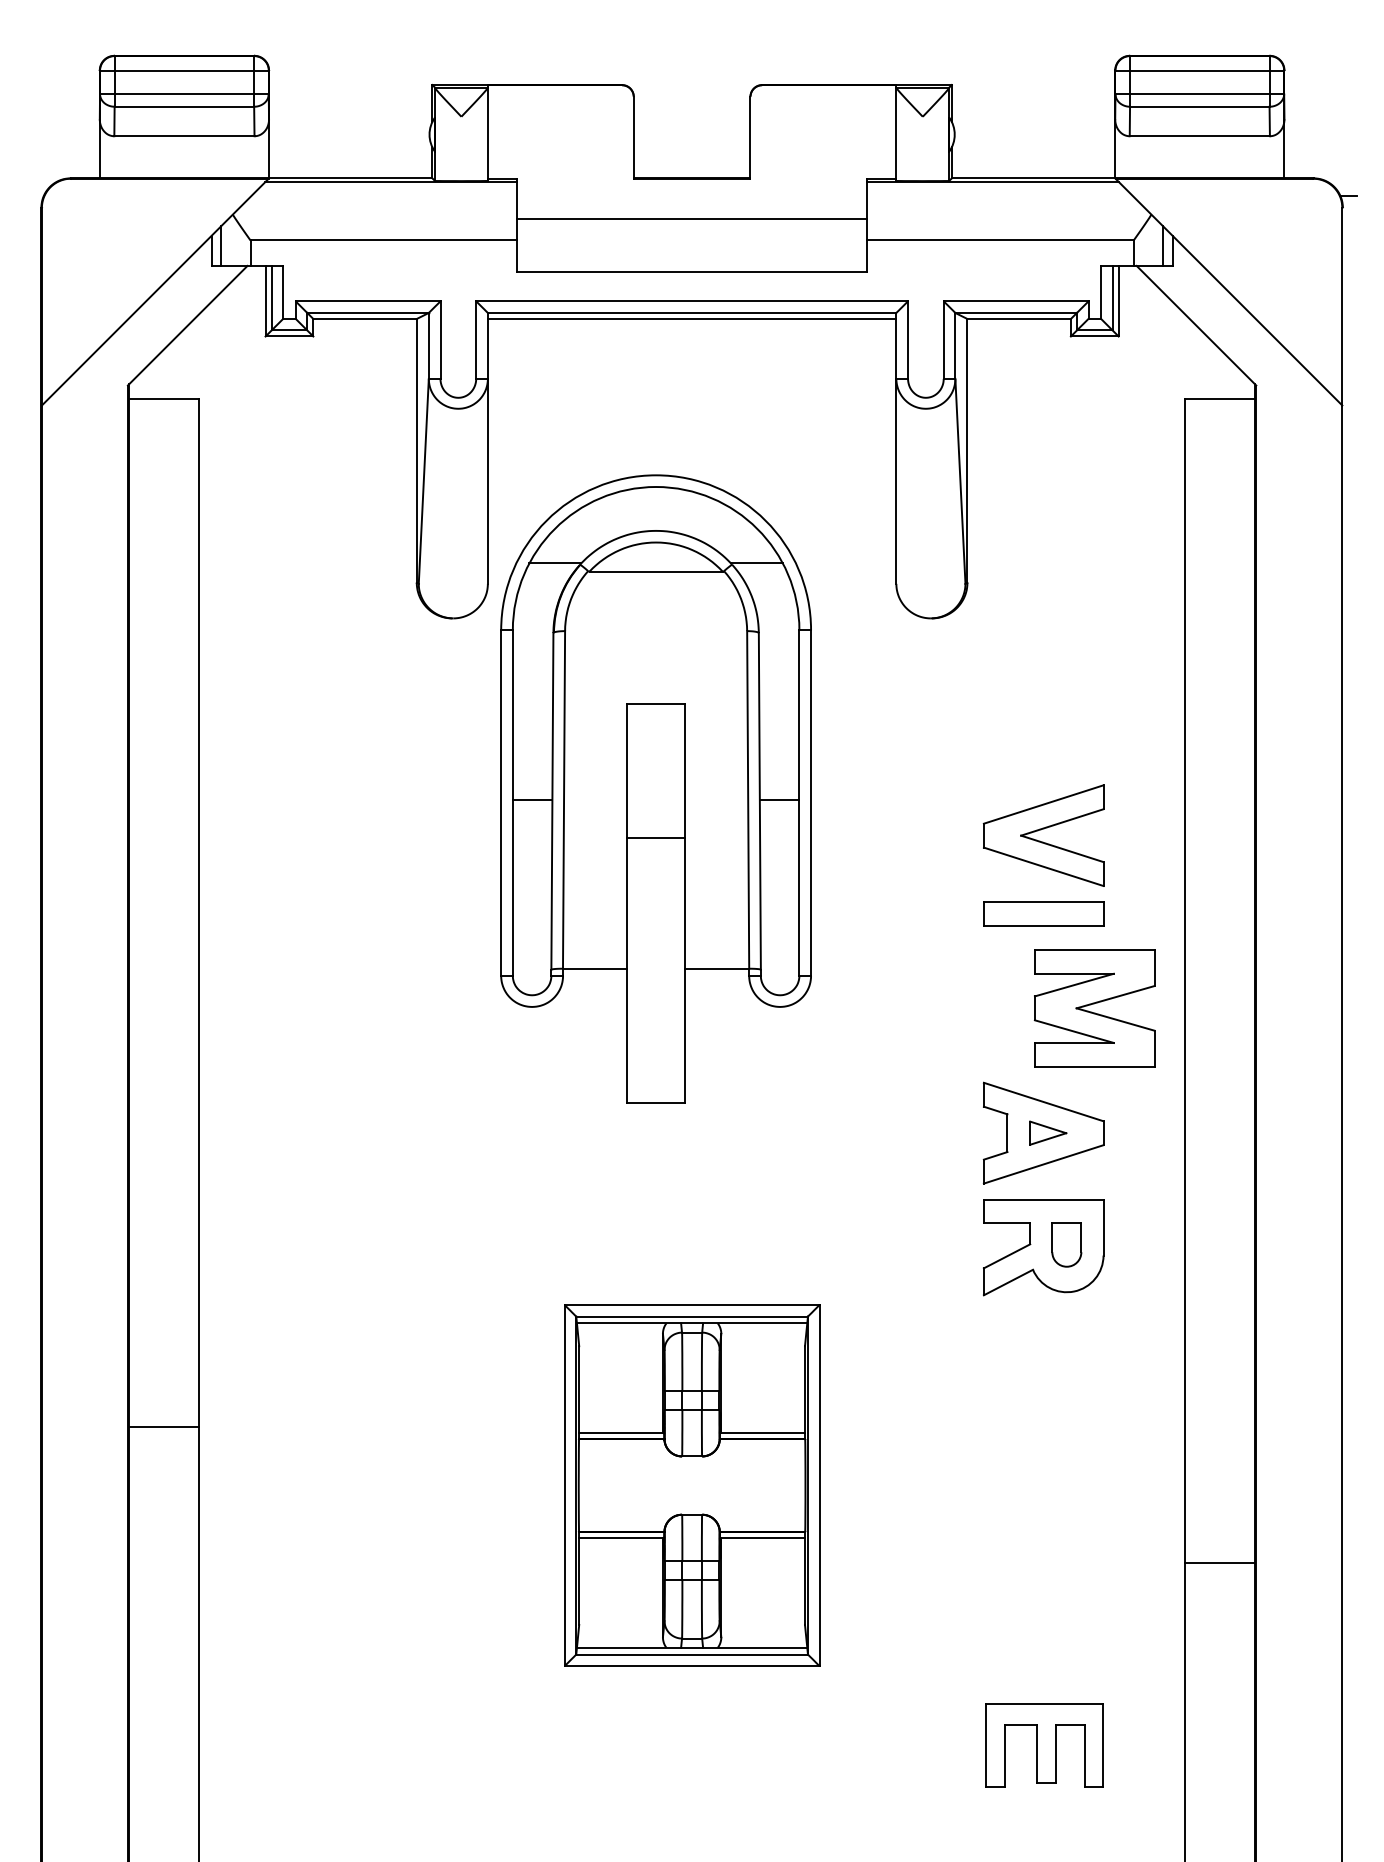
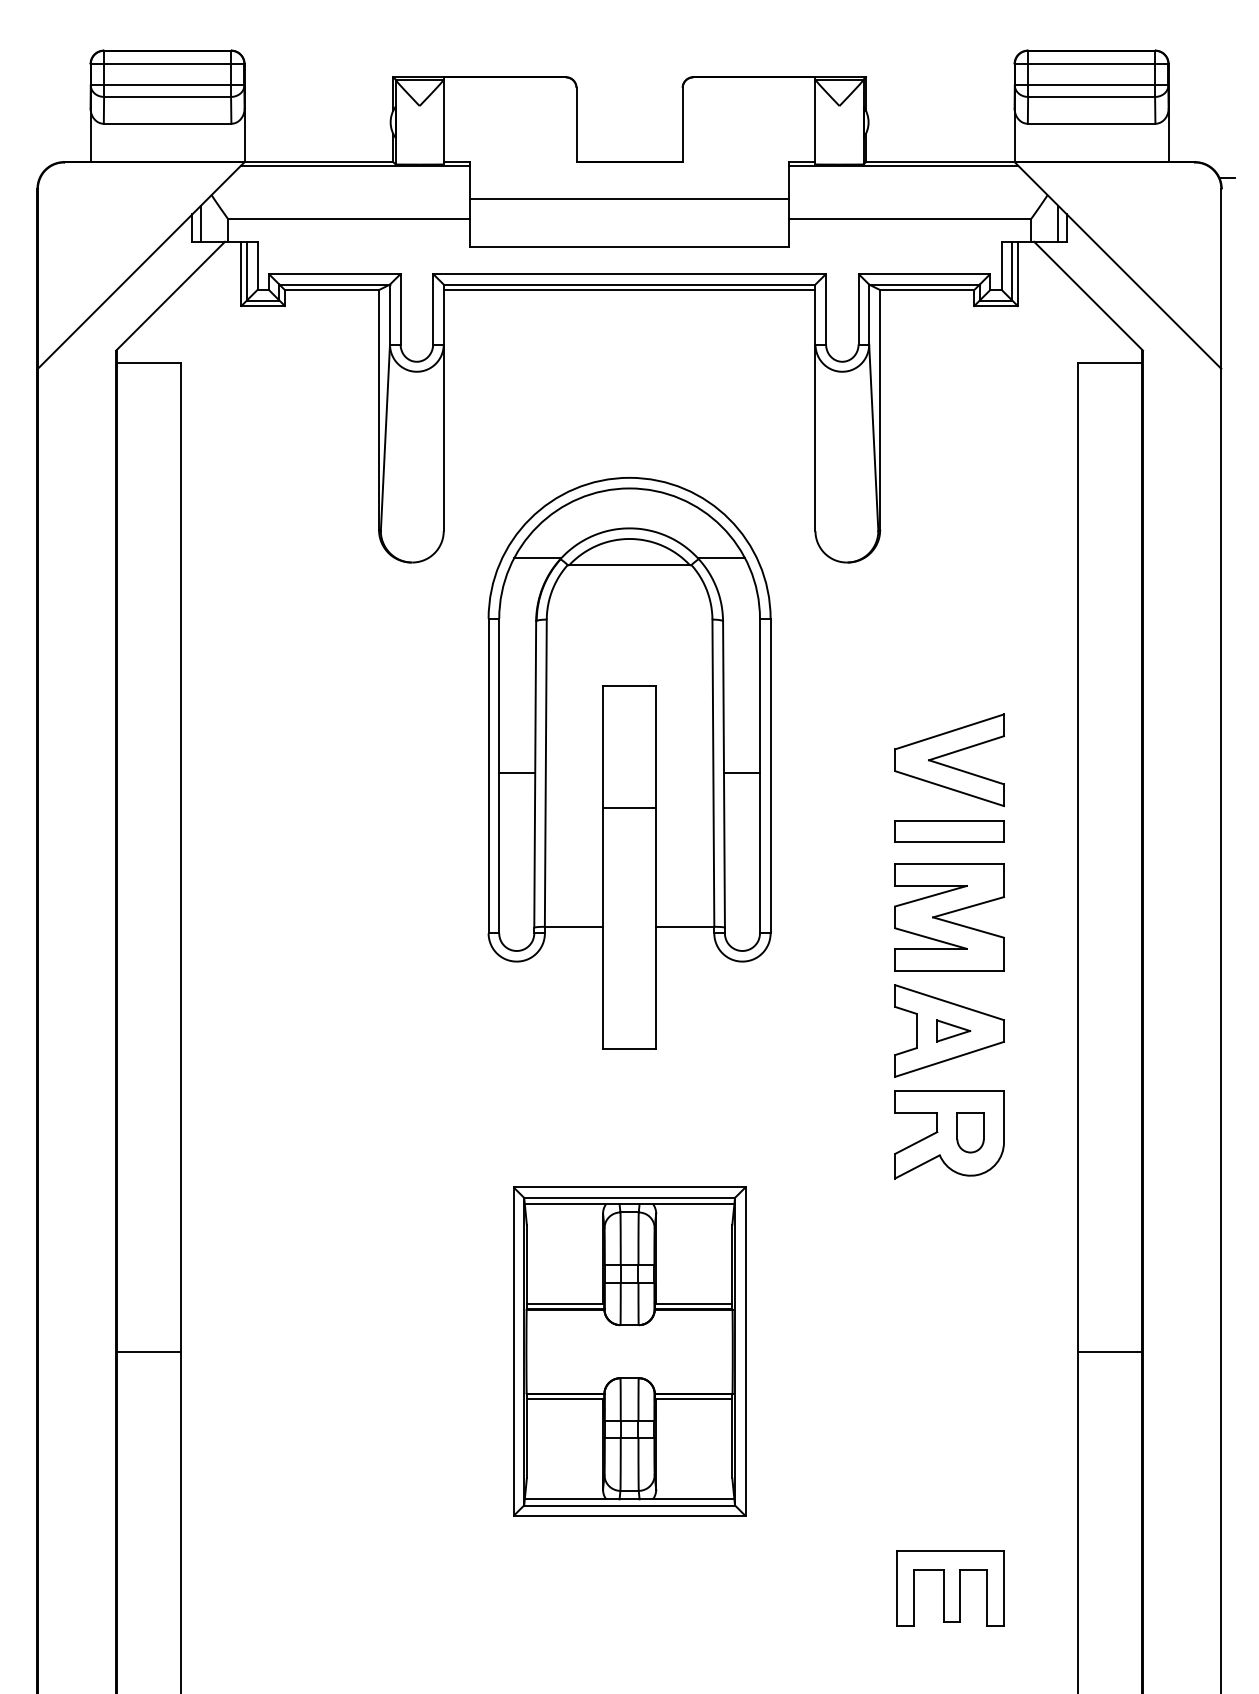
part: (655, 788) -> (629, 762), moved
part: (1094, 1008) -> (949, 917), moved
line: (163, 1426) -> (148, 1351), moved
line: (1220, 1562) -> (1110, 1351), moved

